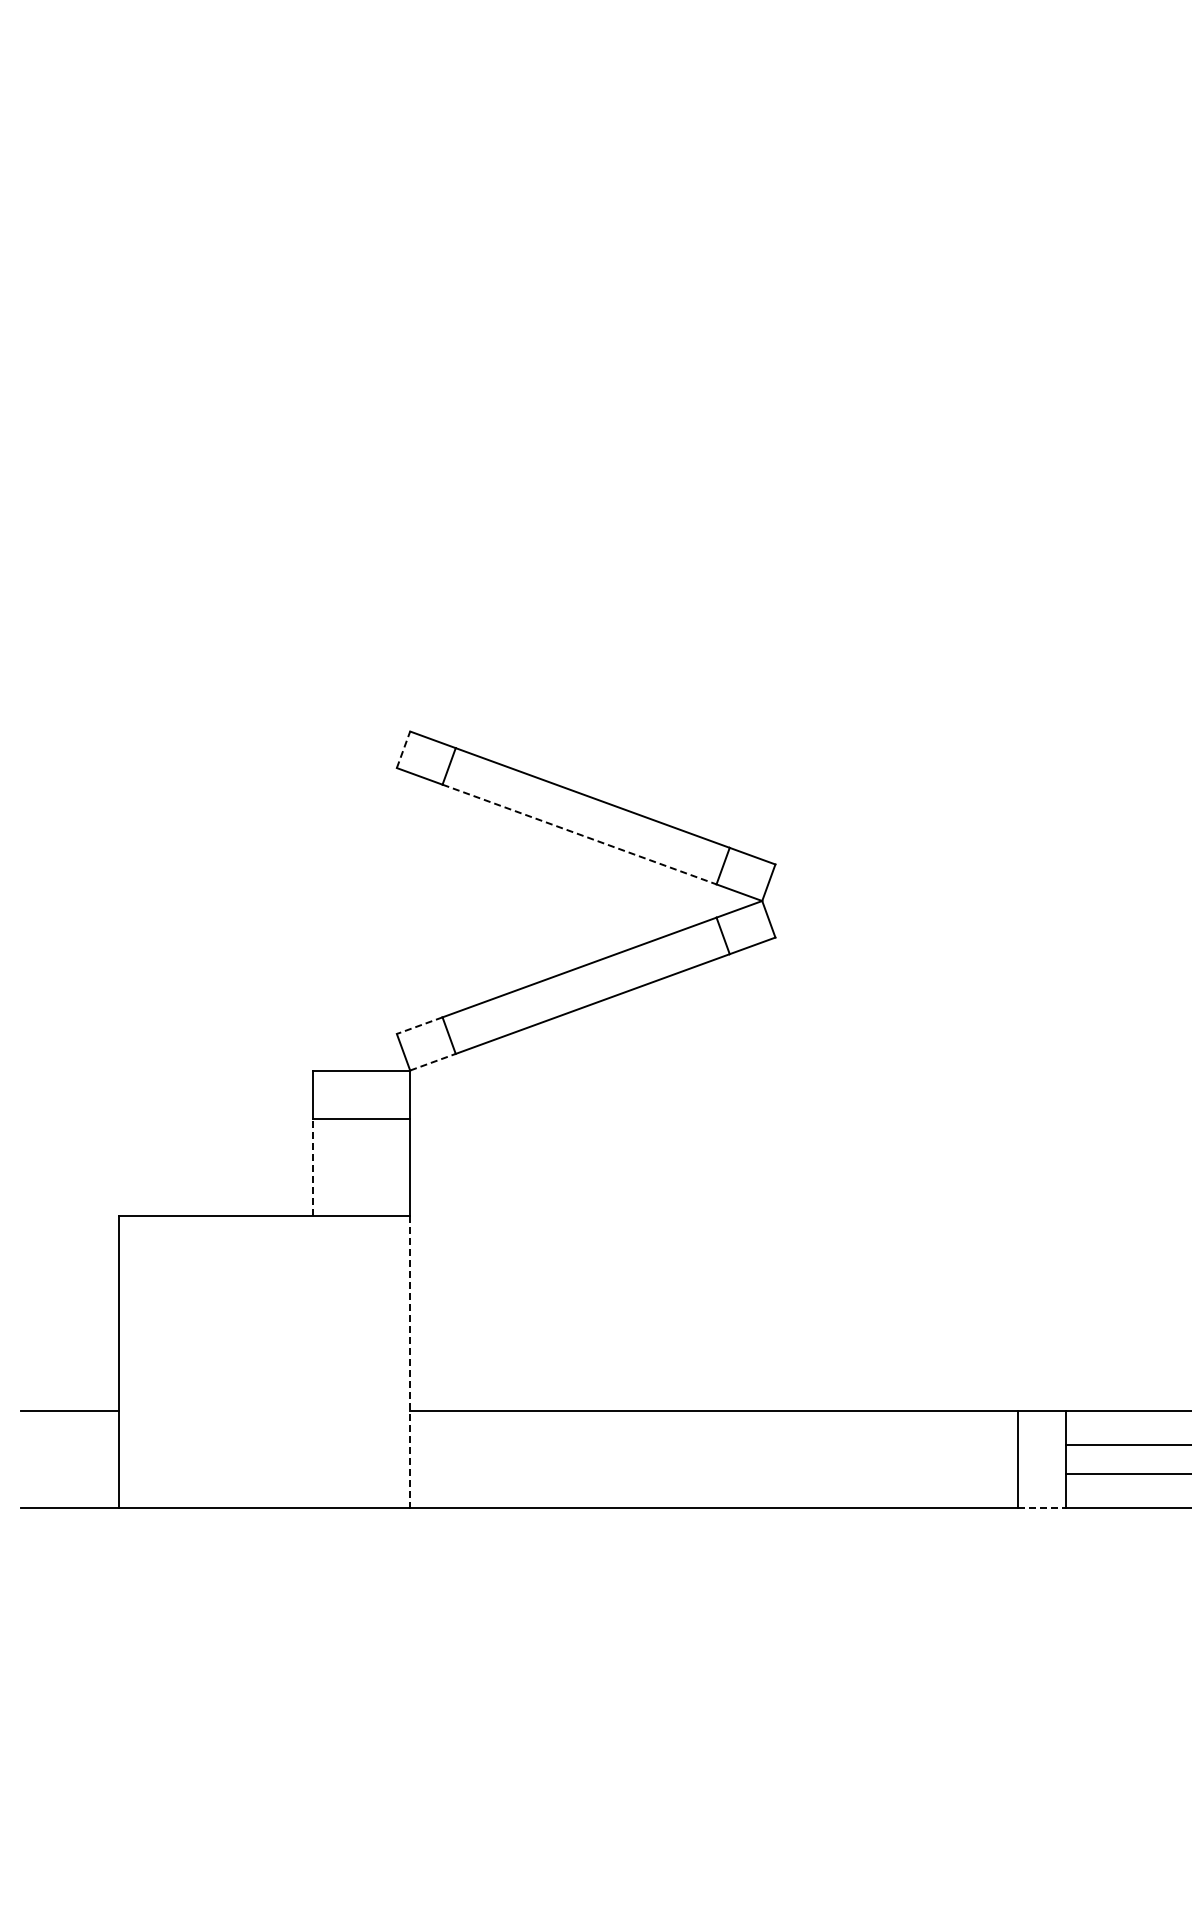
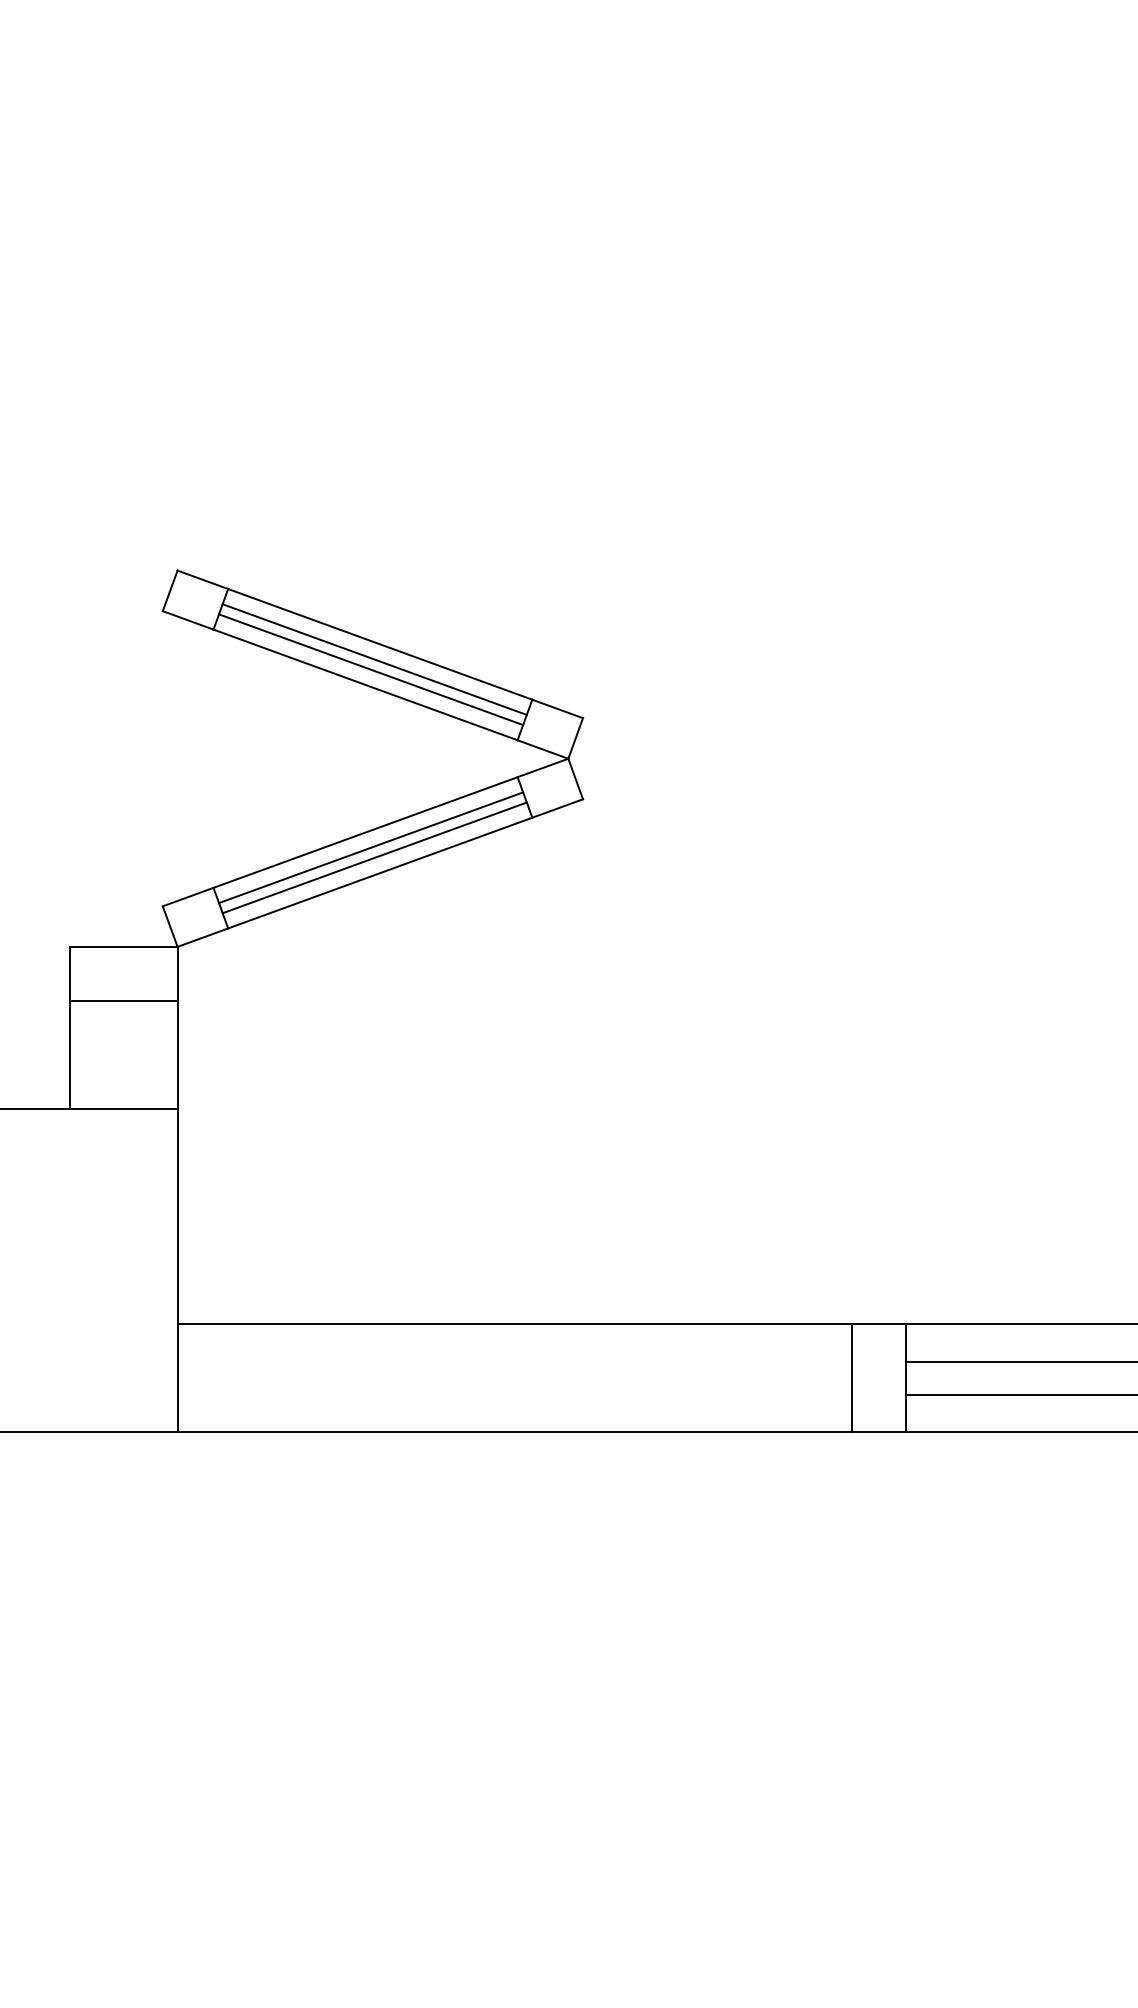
line: (403, 749) -> (170, 590), dashed -> solid
line: (587, 811) -> (374, 659), added
line: (584, 820) -> (371, 669), added
line: (579, 834) -> (365, 684), dashed -> solid
line: (584, 981) -> (371, 848), added
line: (587, 990) -> (374, 858), added
line: (419, 1025) -> (187, 896), dashed -> solid
line: (433, 1062) -> (203, 937), dashed -> solid
line: (313, 1167) -> (70, 1054), dashed -> solid
line: (410, 1362) -> (177, 1270), dashed -> solid
line: (1042, 1507) -> (879, 1431), dashed -> solid

